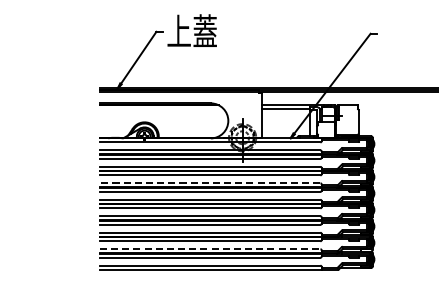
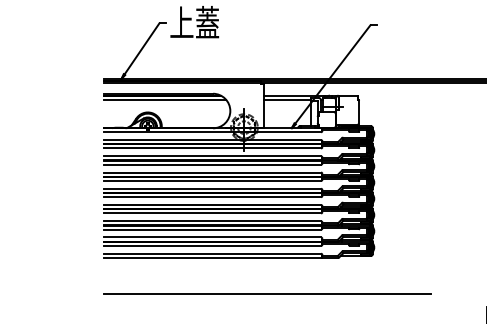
line: (161, 109) -> (164, 99), added
line: (210, 183) -> (212, 172), dashed -> solid
line: (210, 249) -> (212, 237), dashed -> solid

